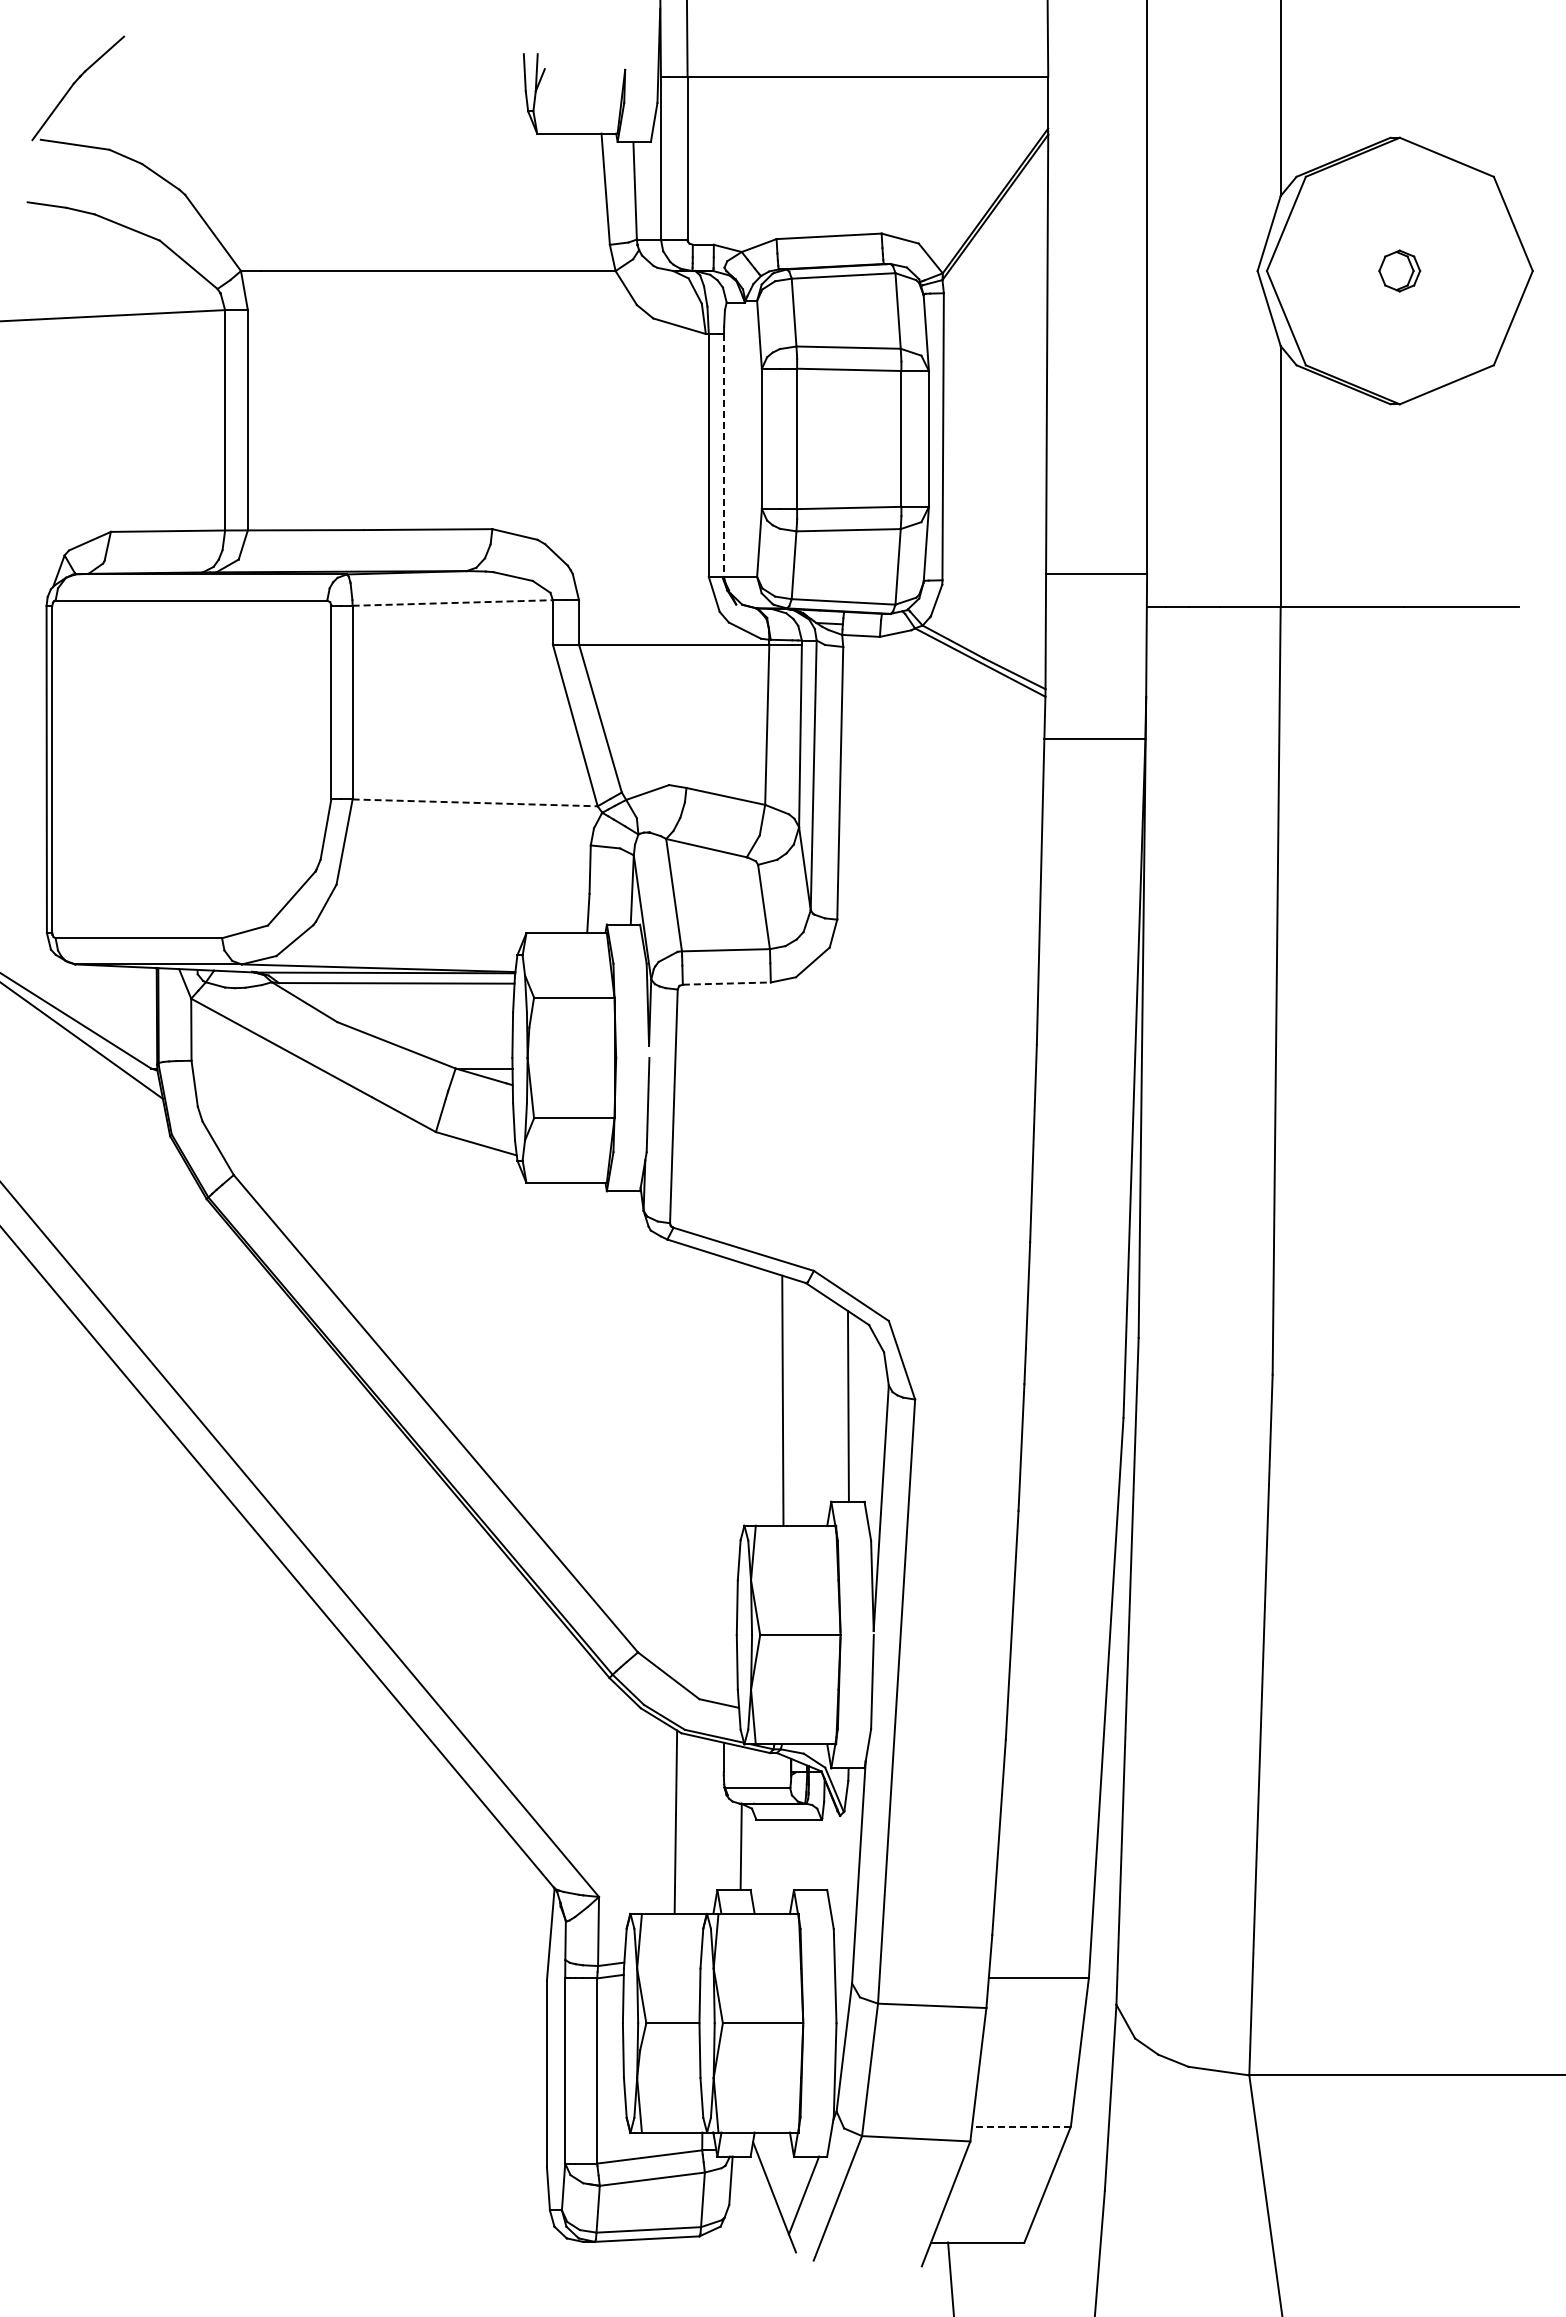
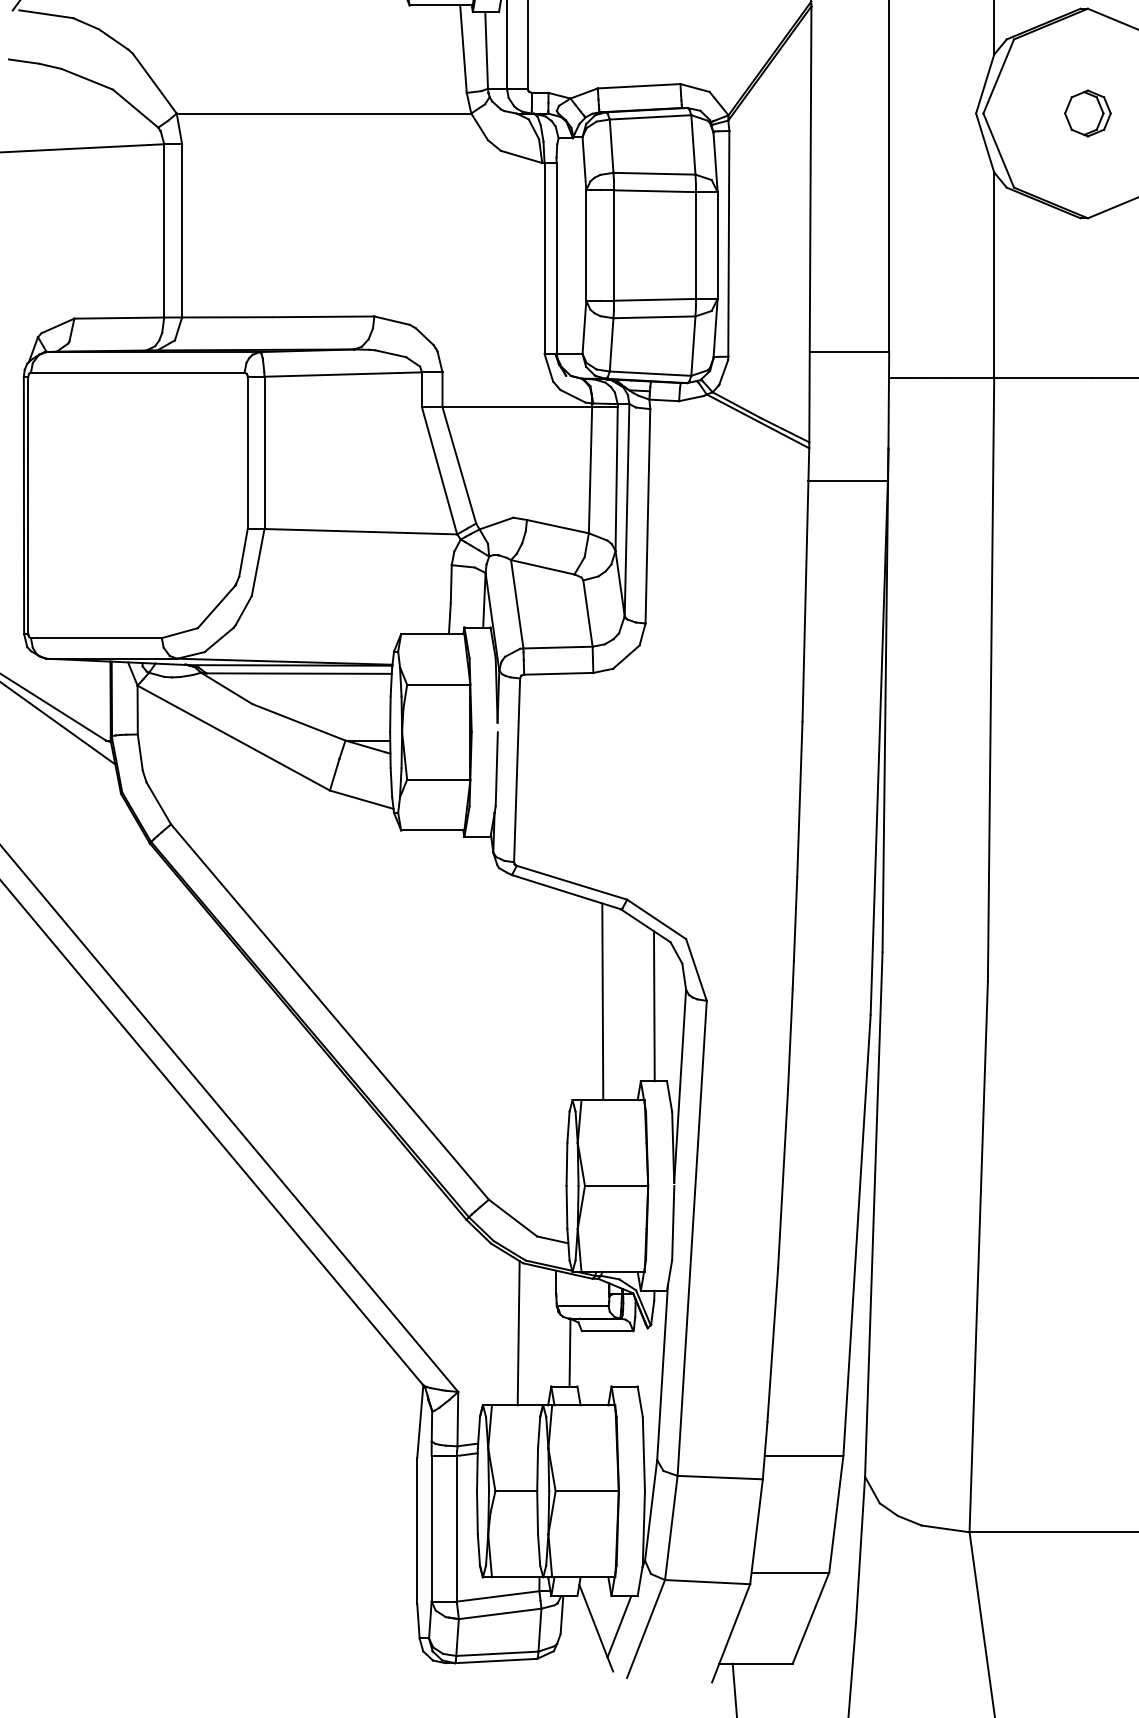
part: (1399, 270) -> (1087, 113), size x1.43
line: (724, 455) -> (556, 258), dashed -> solid
line: (453, 602) -> (343, 374), dashed -> solid
line: (475, 802) -> (361, 531), dashed -> solid
line: (727, 983) -> (559, 673), dashed -> solid
line: (1021, 2126) -> (790, 1572), dashed -> solid

